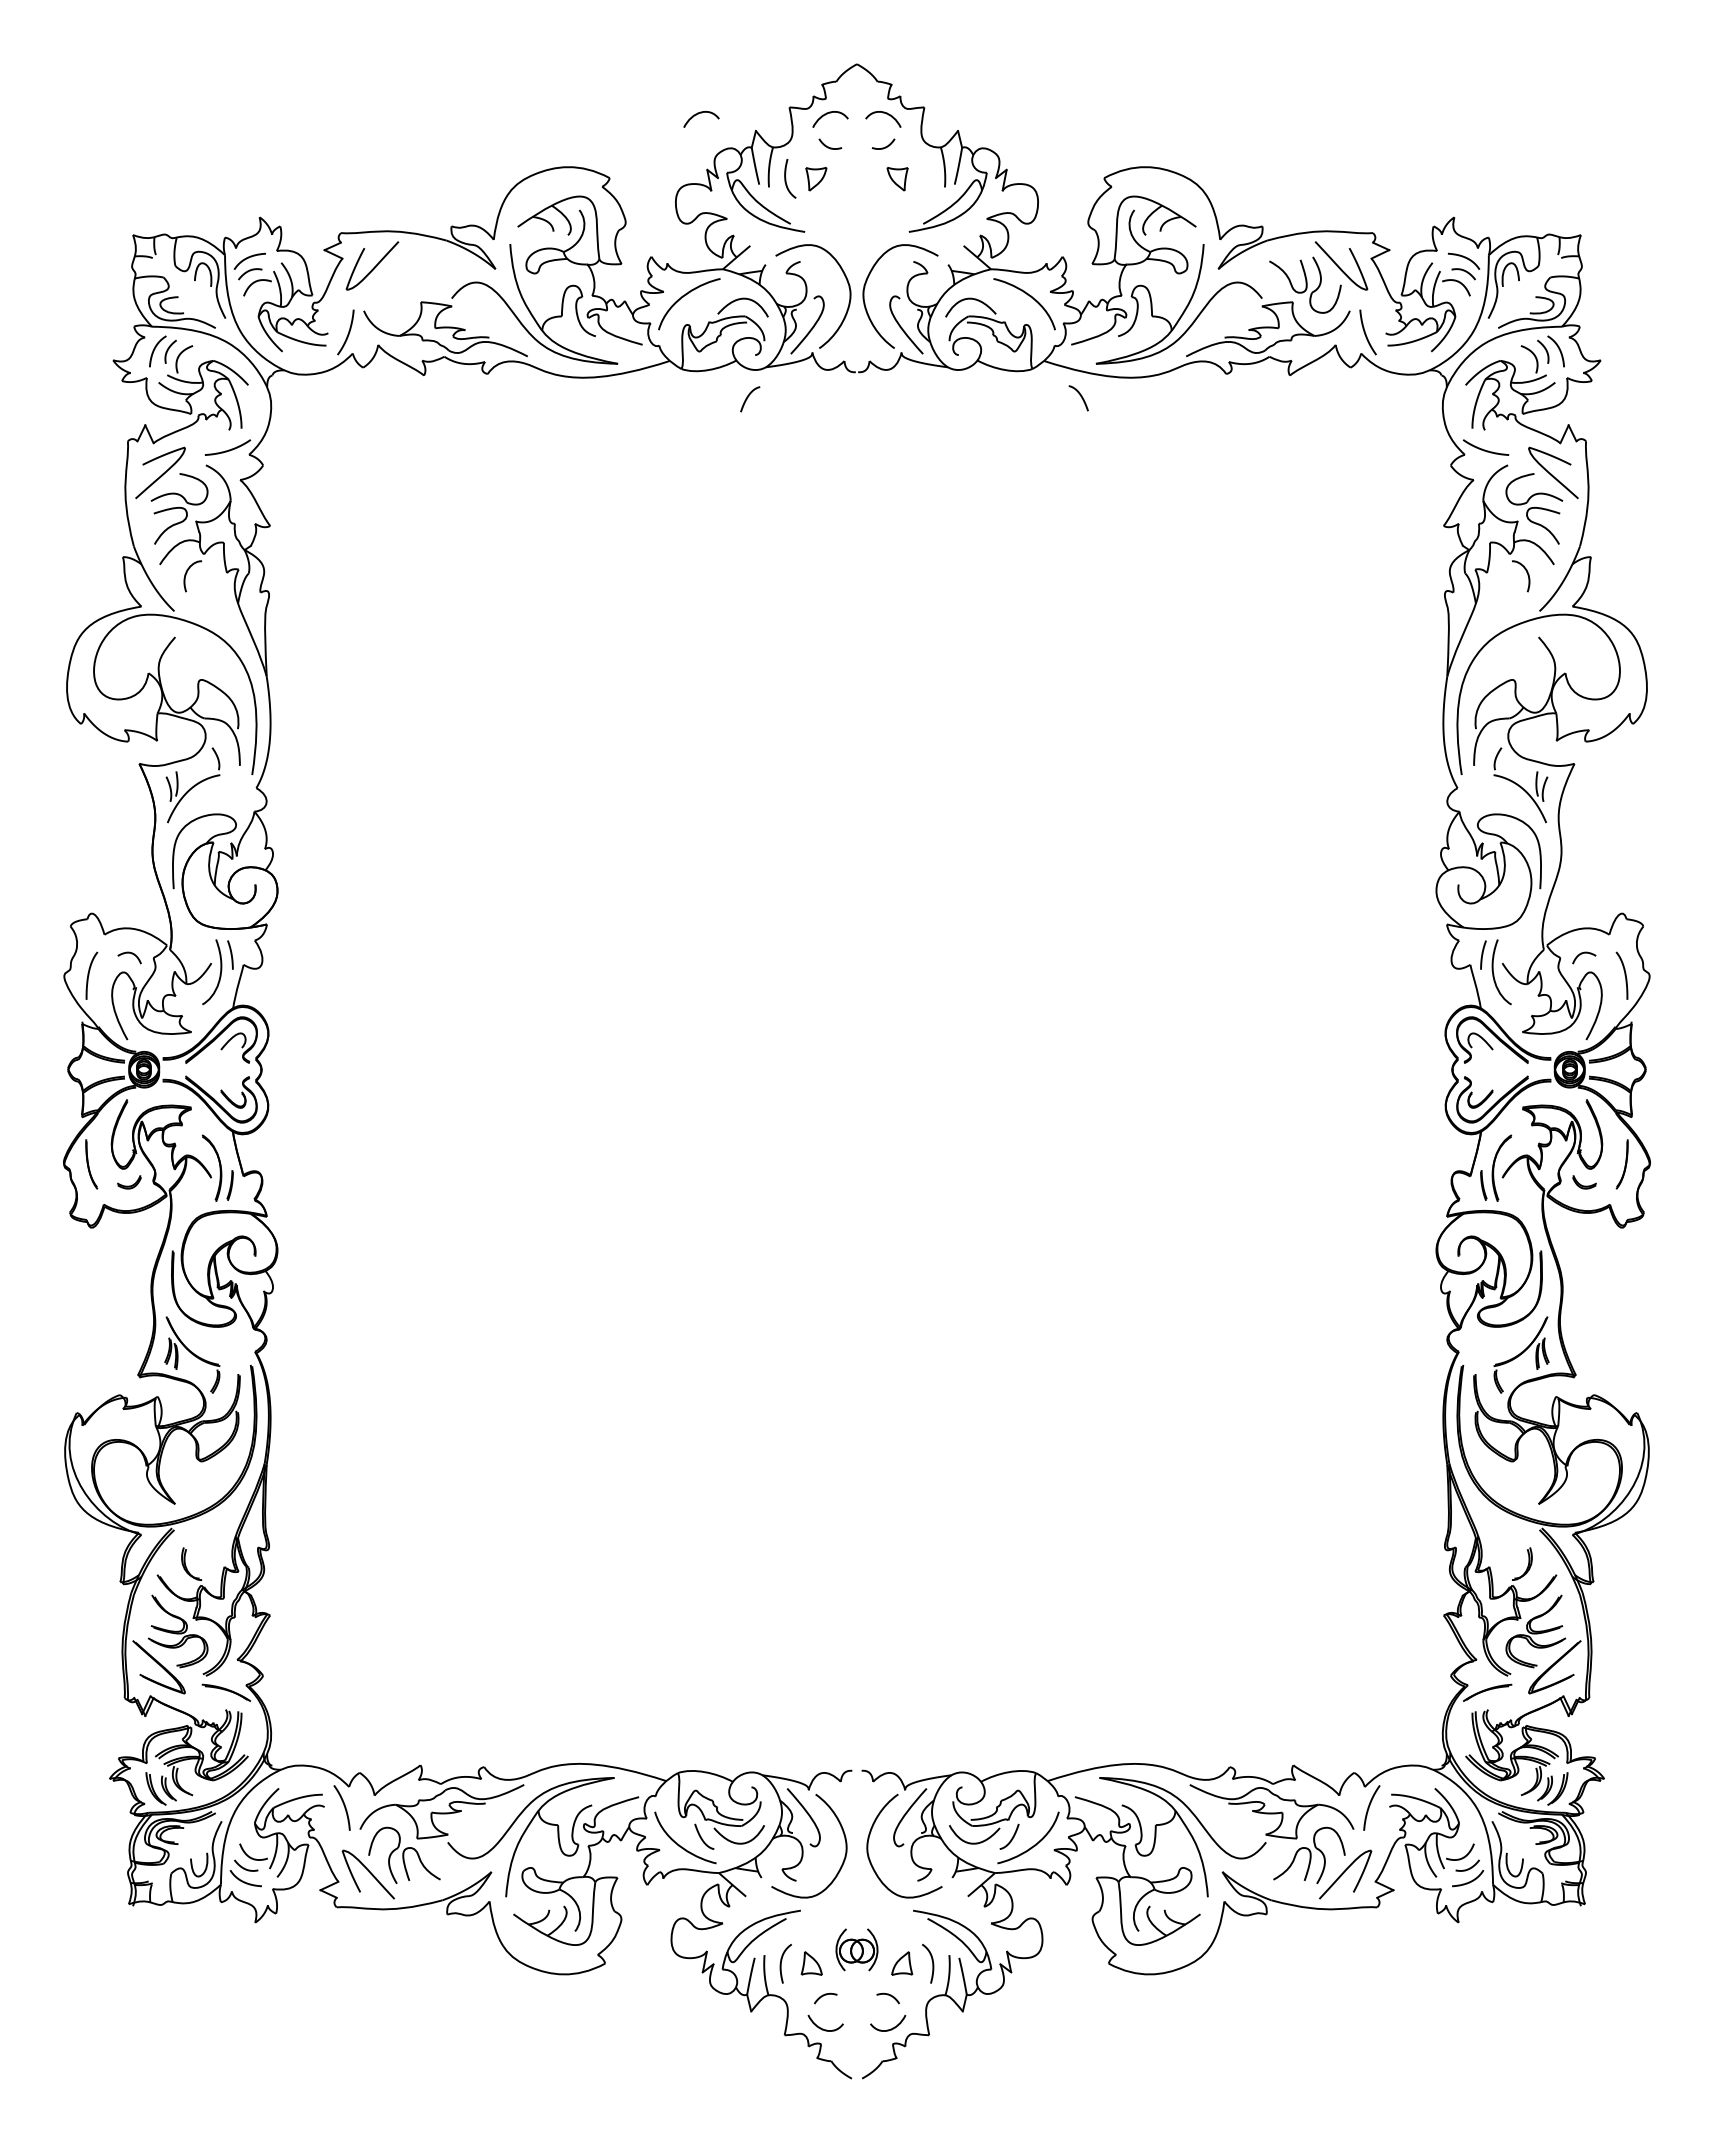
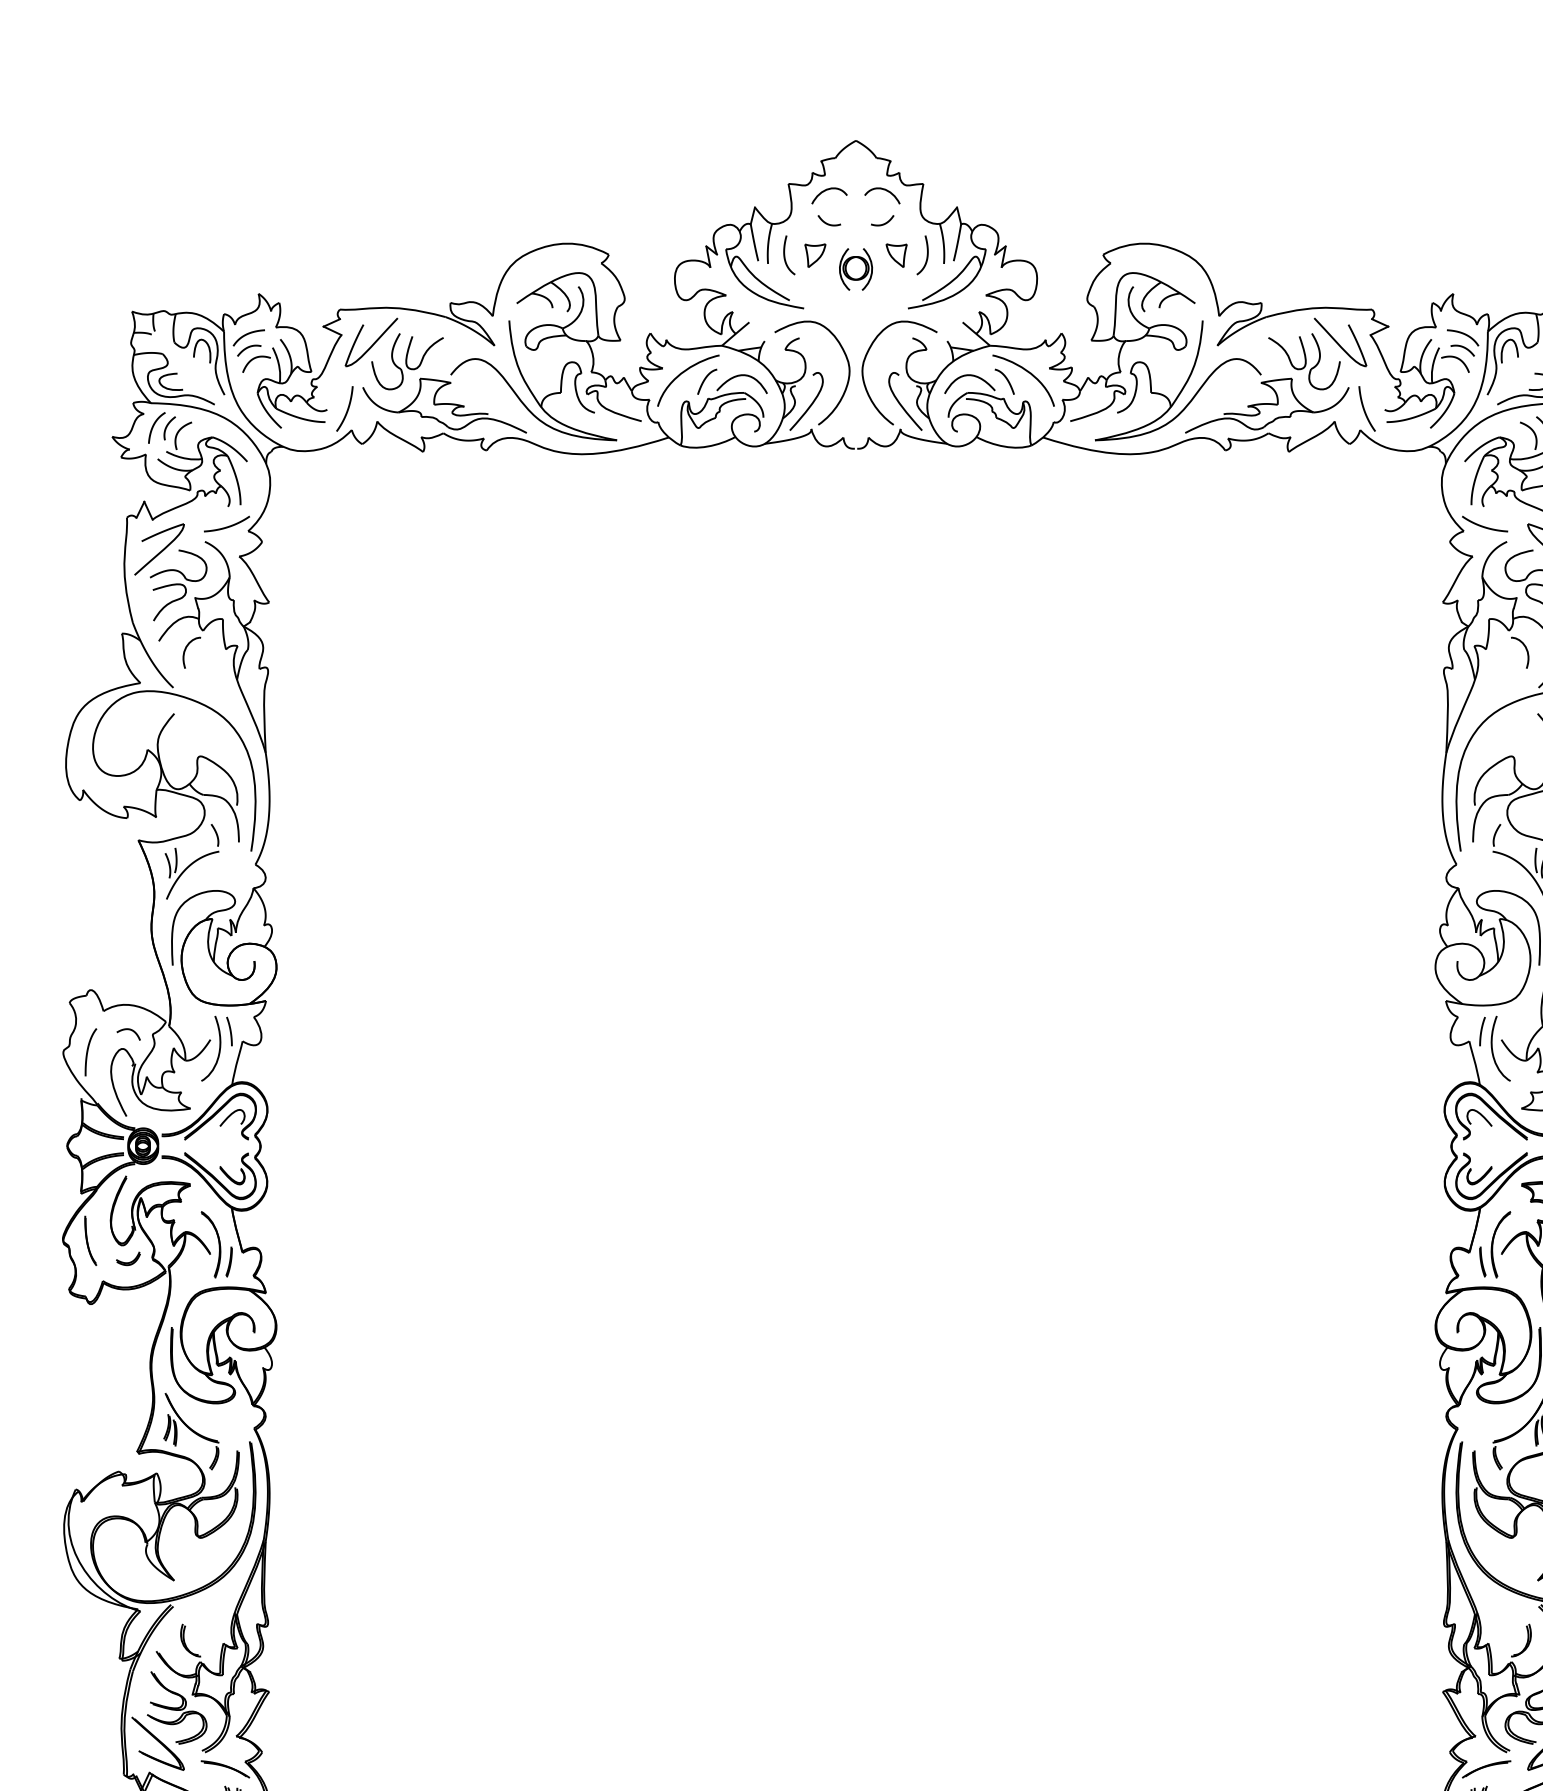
curve: (698, 114) -> (697, 191), removed
curve: (927, 178) -> (926, 255), added
part: (856, 192) -> (855, 269), added
part: (408, 284) -> (407, 361), added
curve: (1080, 396) -> (1006, 380), moved
curve: (748, 397) -> (705, 380), moved

